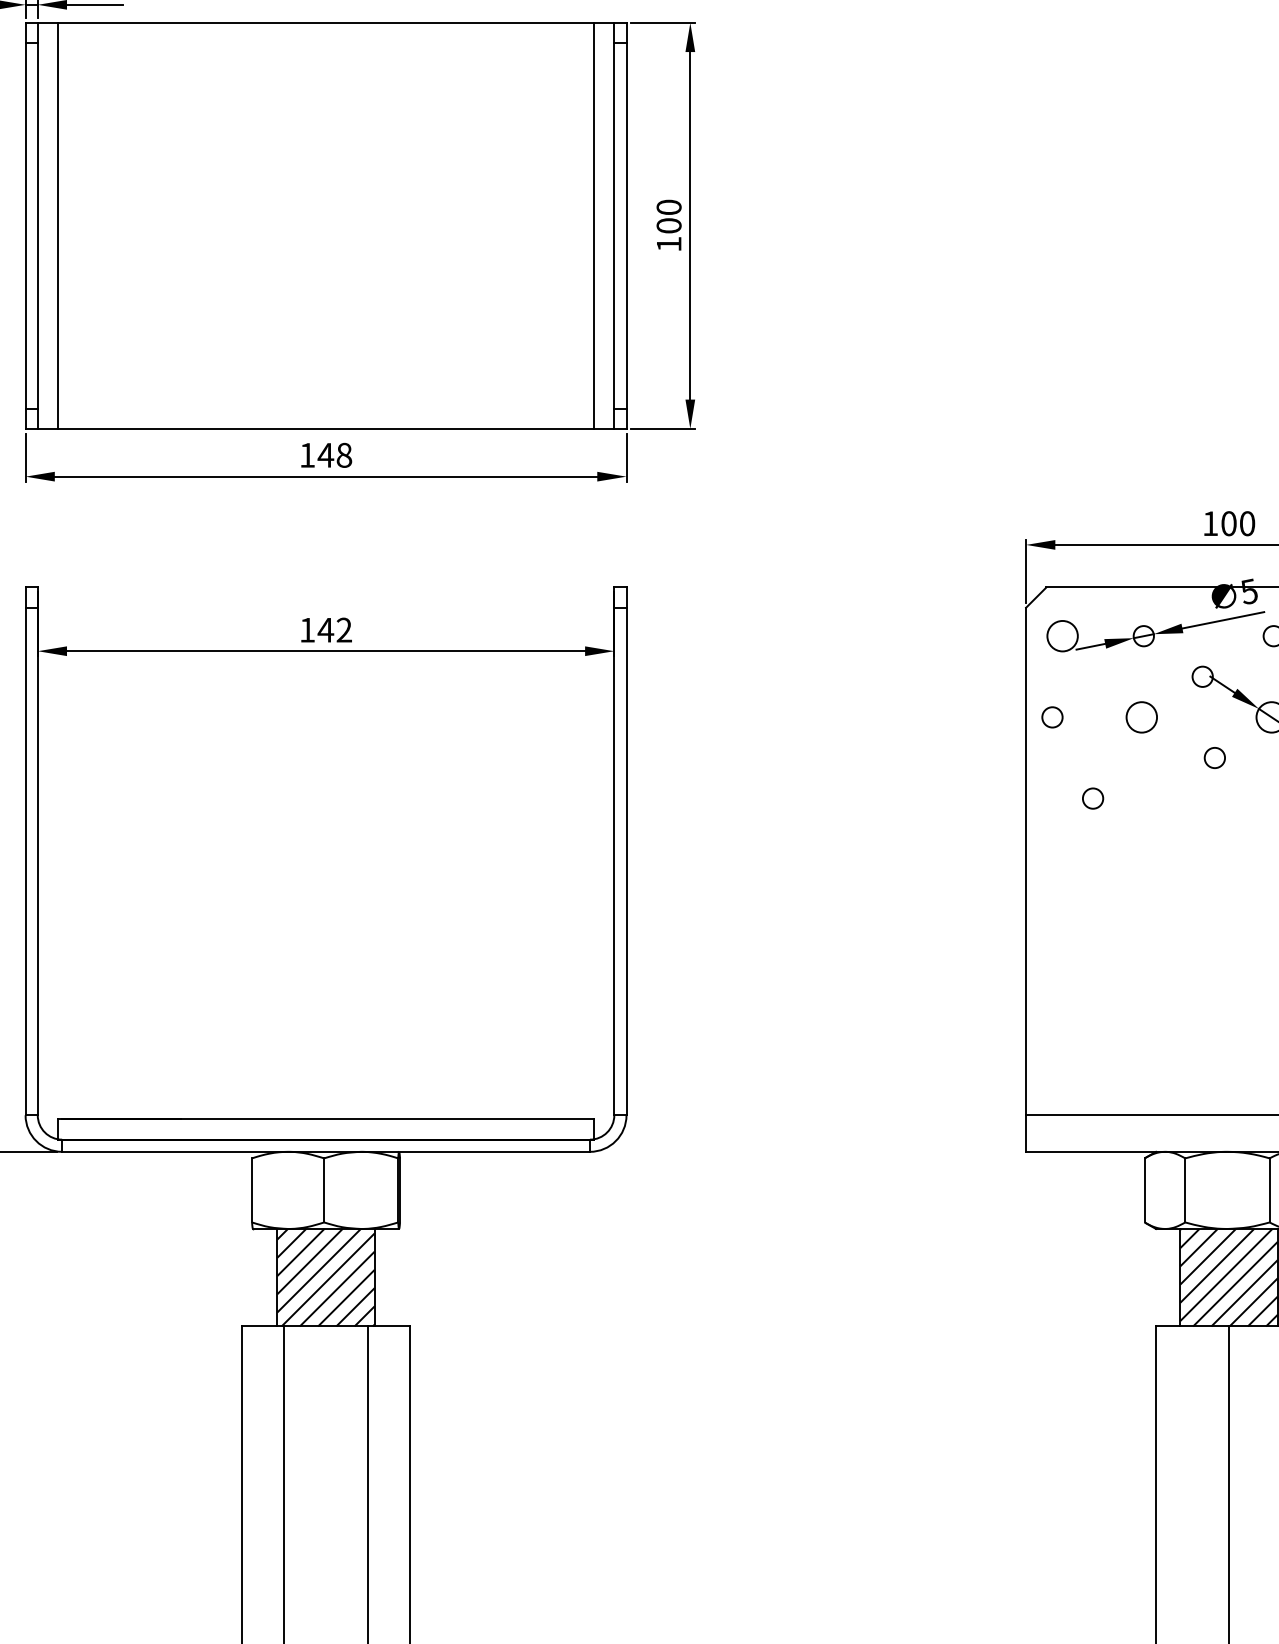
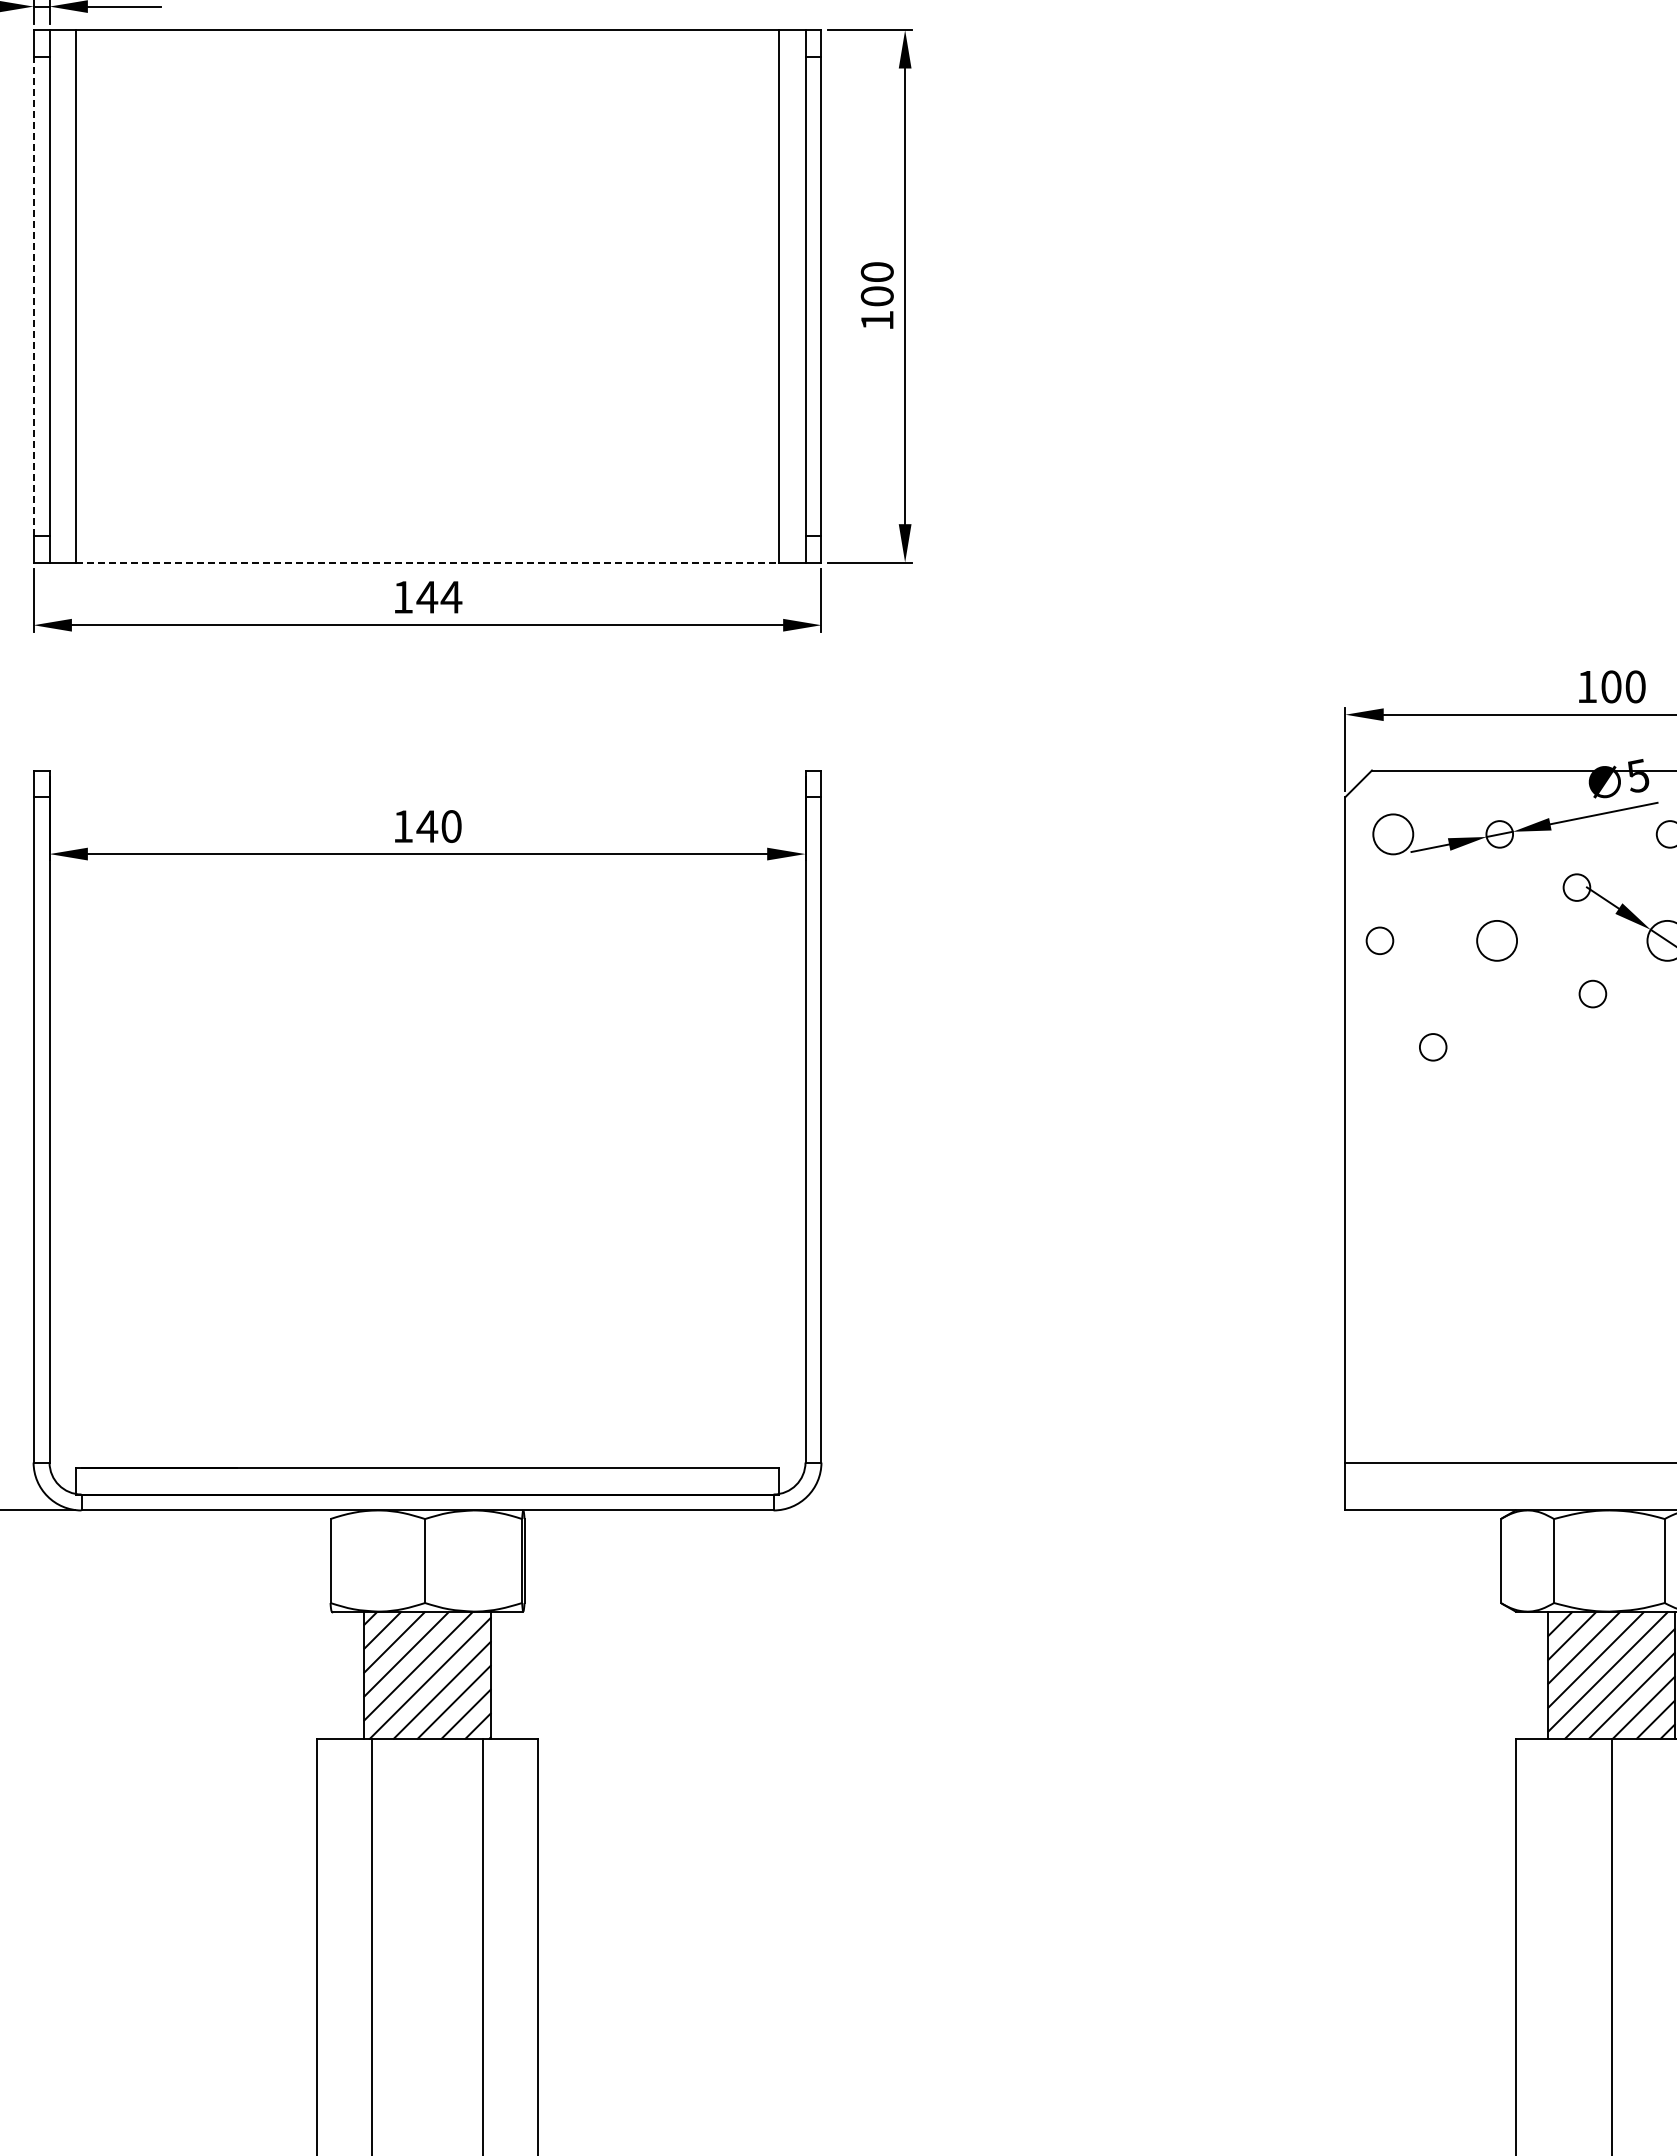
line: (25, 225) -> (33, 296), solid -> dashed
line: (326, 428) -> (428, 562), solid -> dashed
text: (344, 455) -> (451, 597), 148 -> 144
text: (344, 630) -> (451, 826), 142 -> 140

